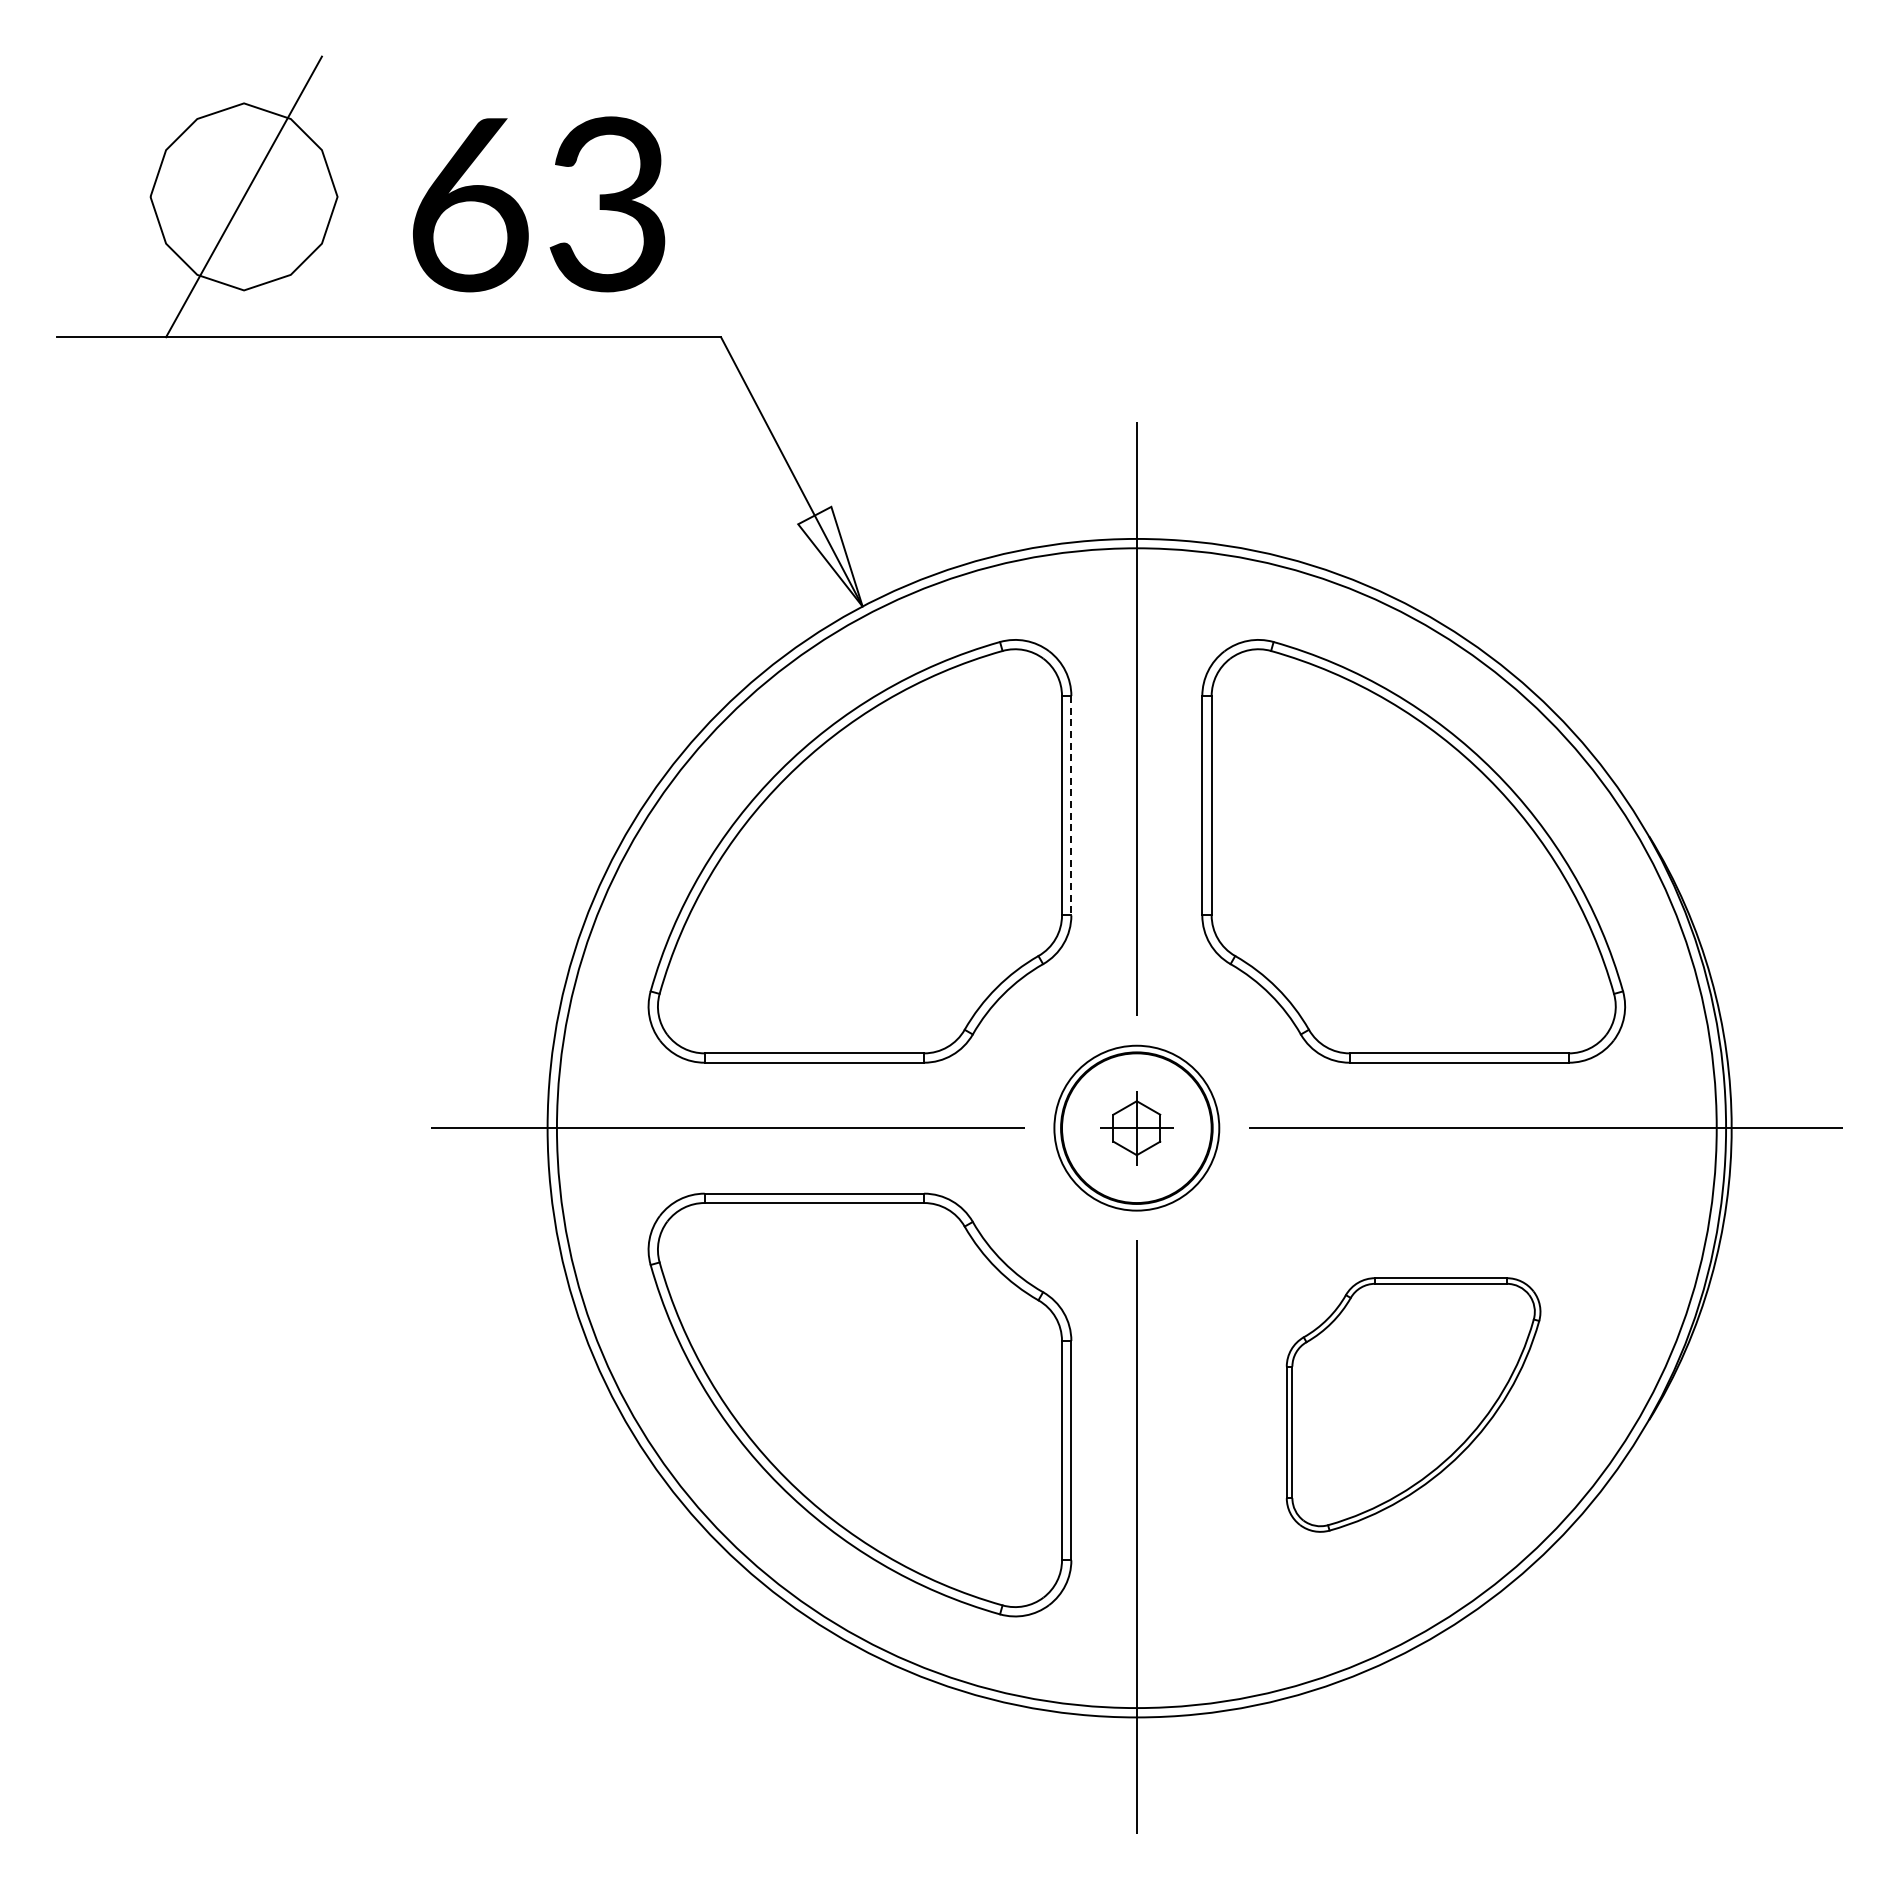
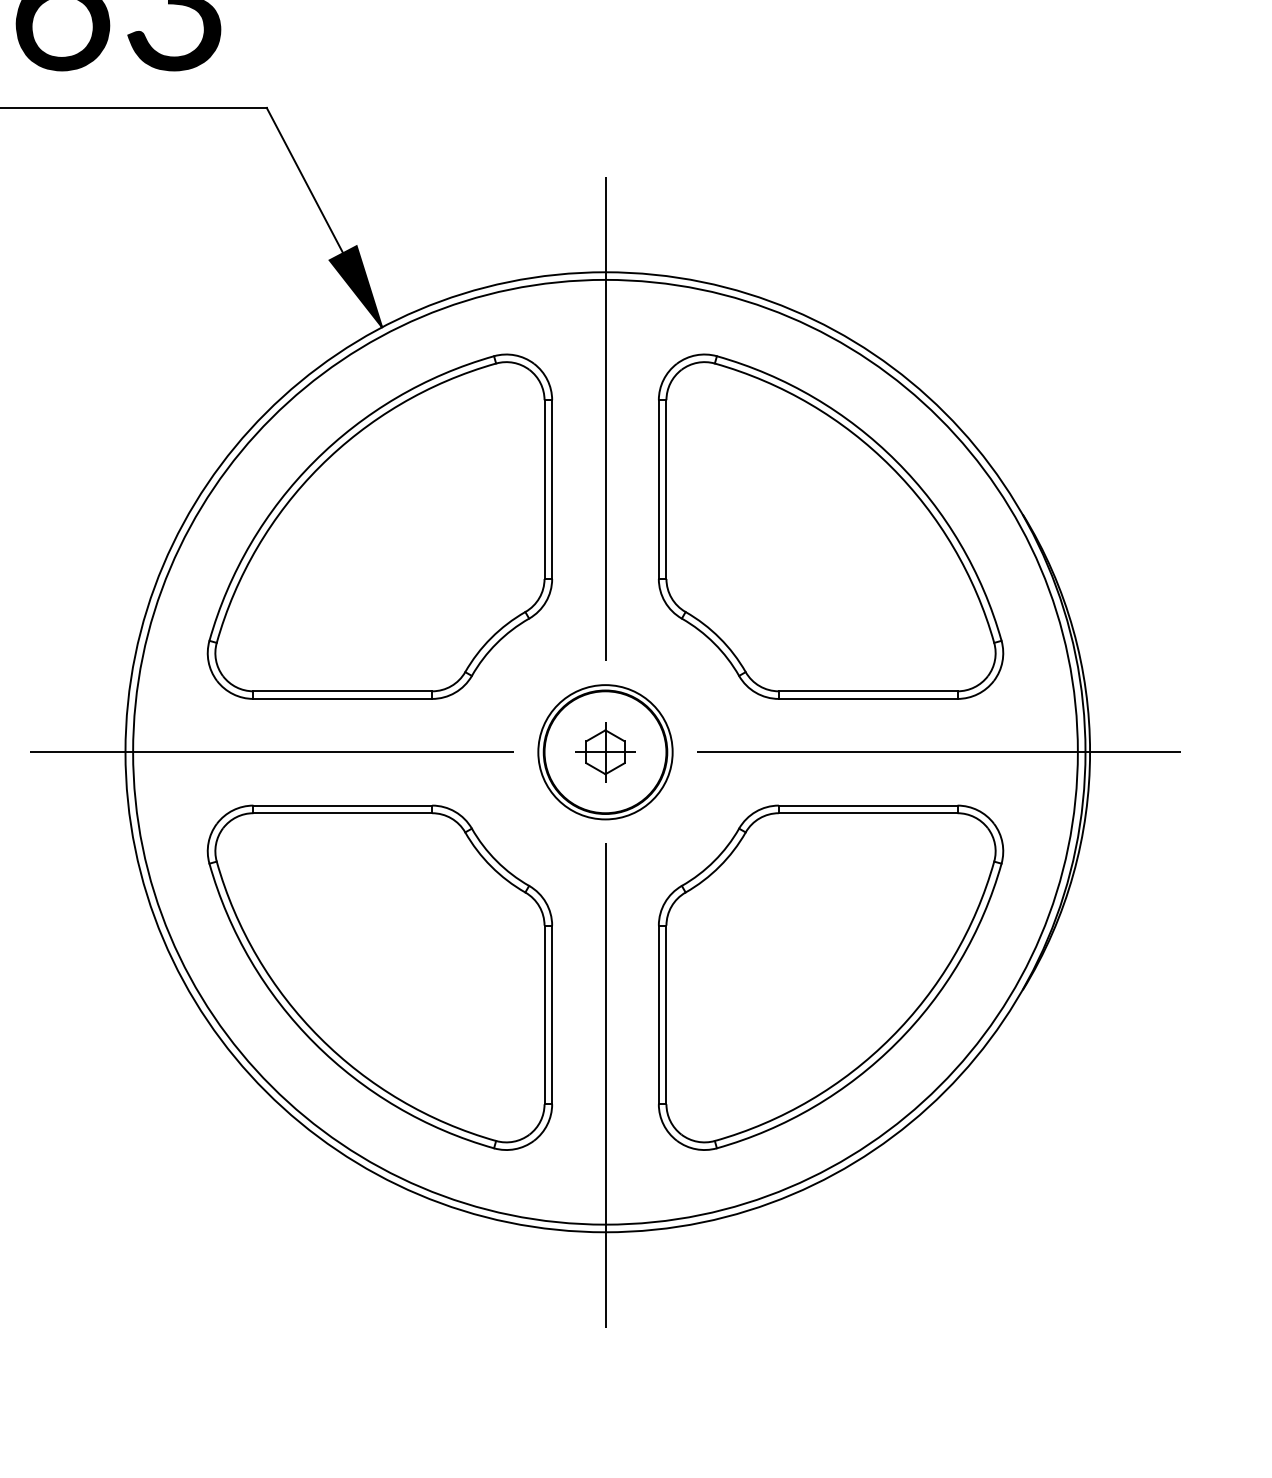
fill: (830, 556) -> (355, 286), added
line: (1071, 805) -> (552, 489), dashed -> solid
part: (1413, 1404) -> (830, 977), size x1.67

